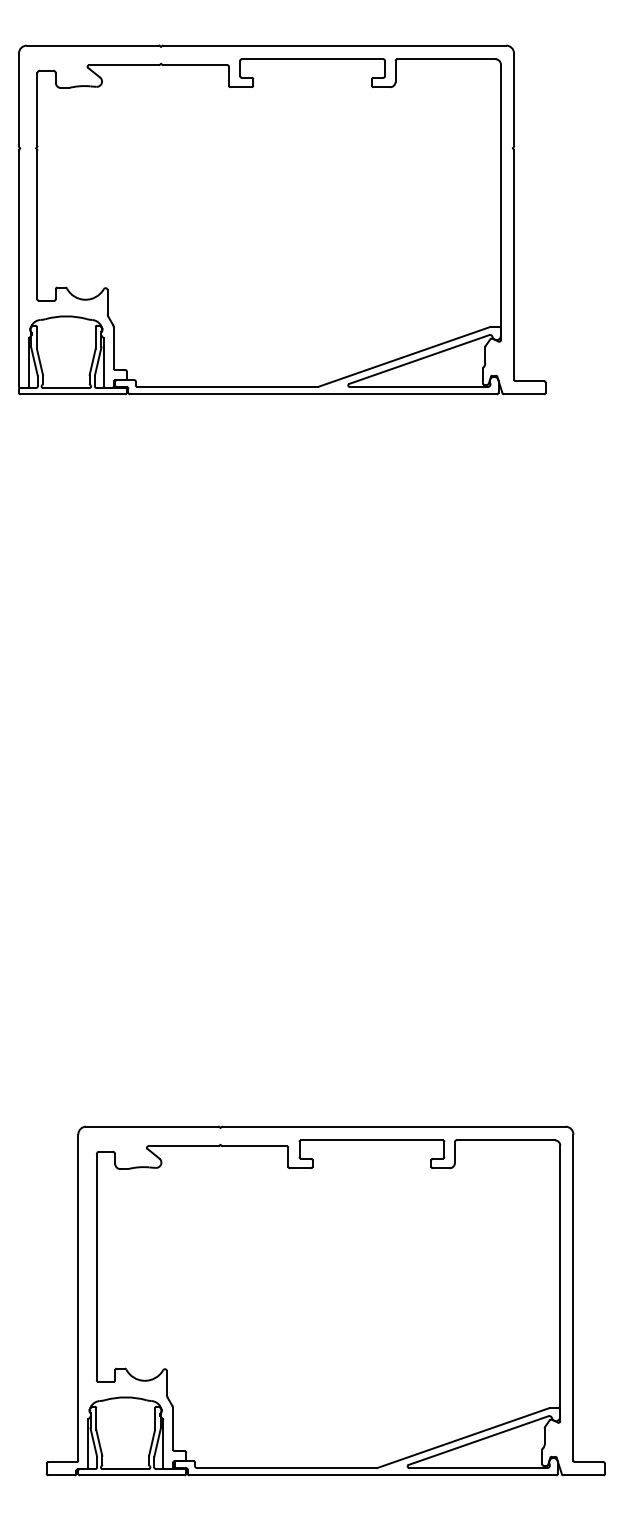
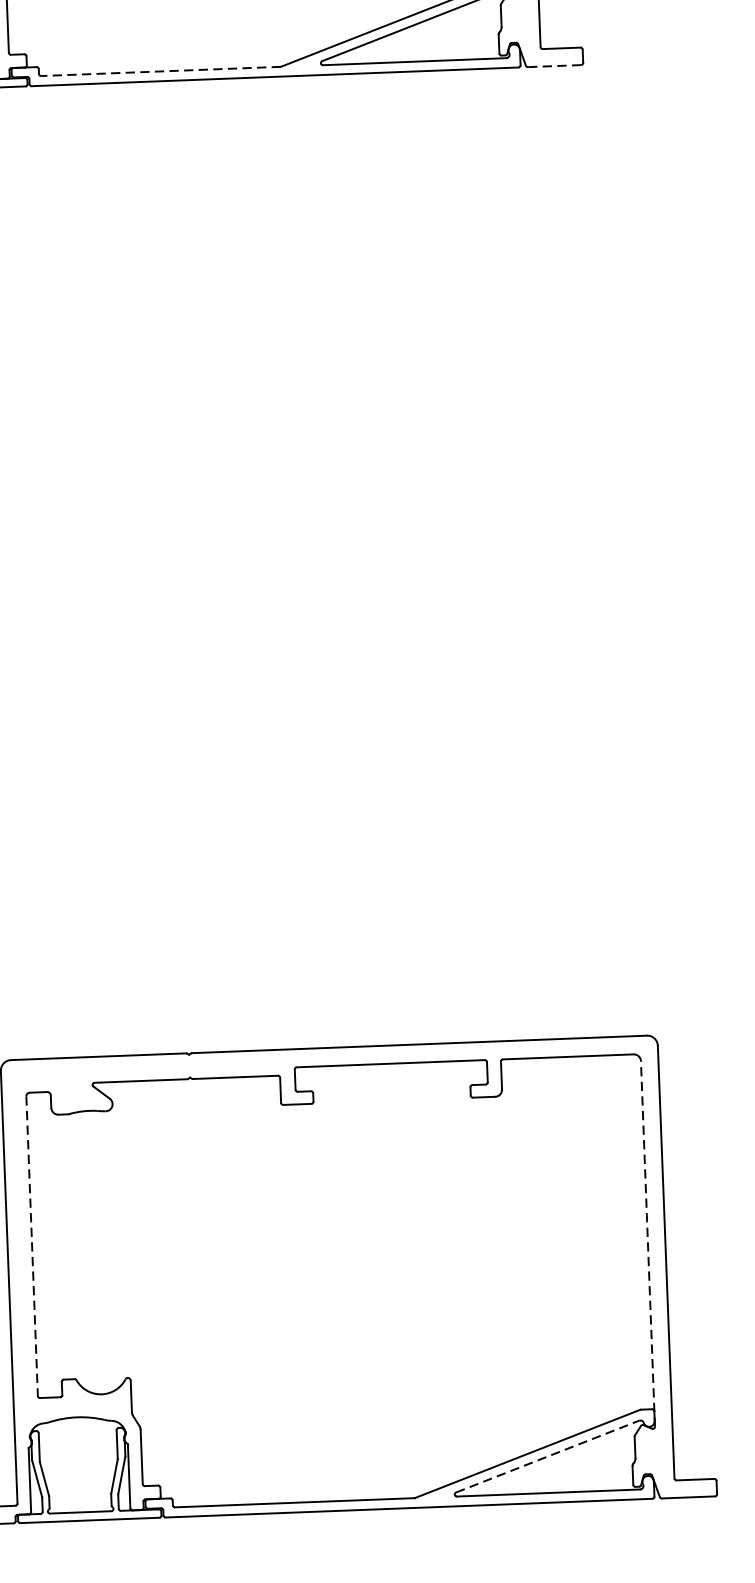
line: (227, 386) -> (160, 70), solid -> dashed
line: (523, 394) -> (553, 66), solid -> dashed
line: (96, 1267) -> (31, 1246), solid -> dashed
line: (560, 1283) -> (648, 1244), solid -> dashed
line: (479, 1440) -> (548, 1456), solid -> dashed

